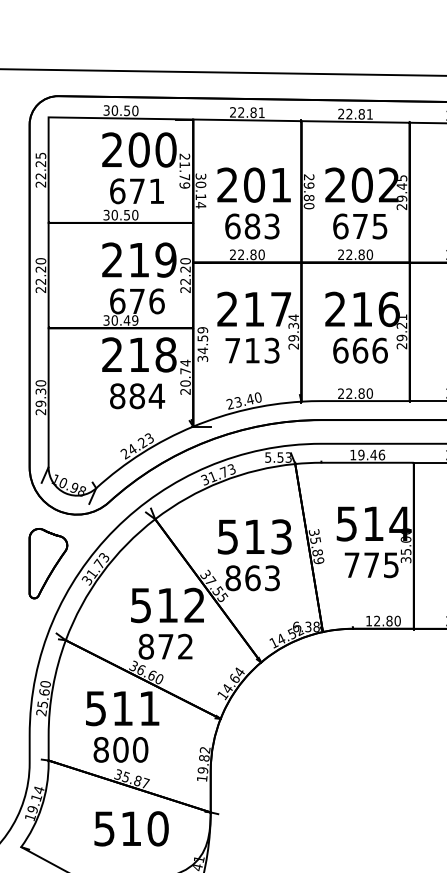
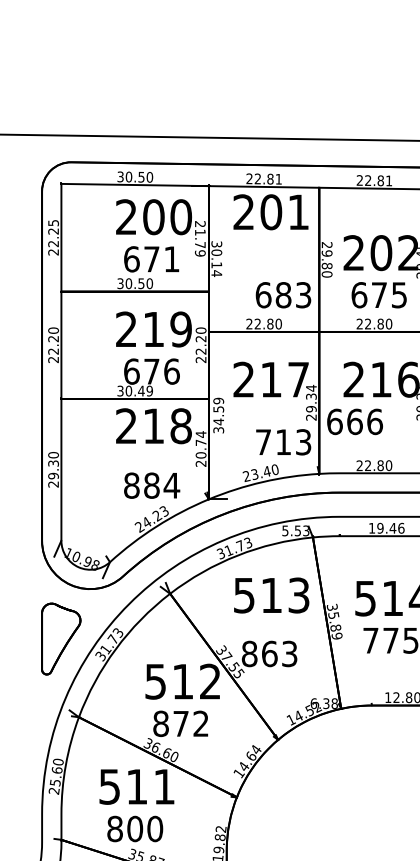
text: (253, 184) -> (270, 211), moved
text: (252, 226) -> (283, 295), moved
text: (252, 350) -> (283, 442), moved
text: (360, 350) -> (355, 421), moved
text: (137, 396) -> (152, 485), moved
text: (254, 536) -> (271, 595), moved

